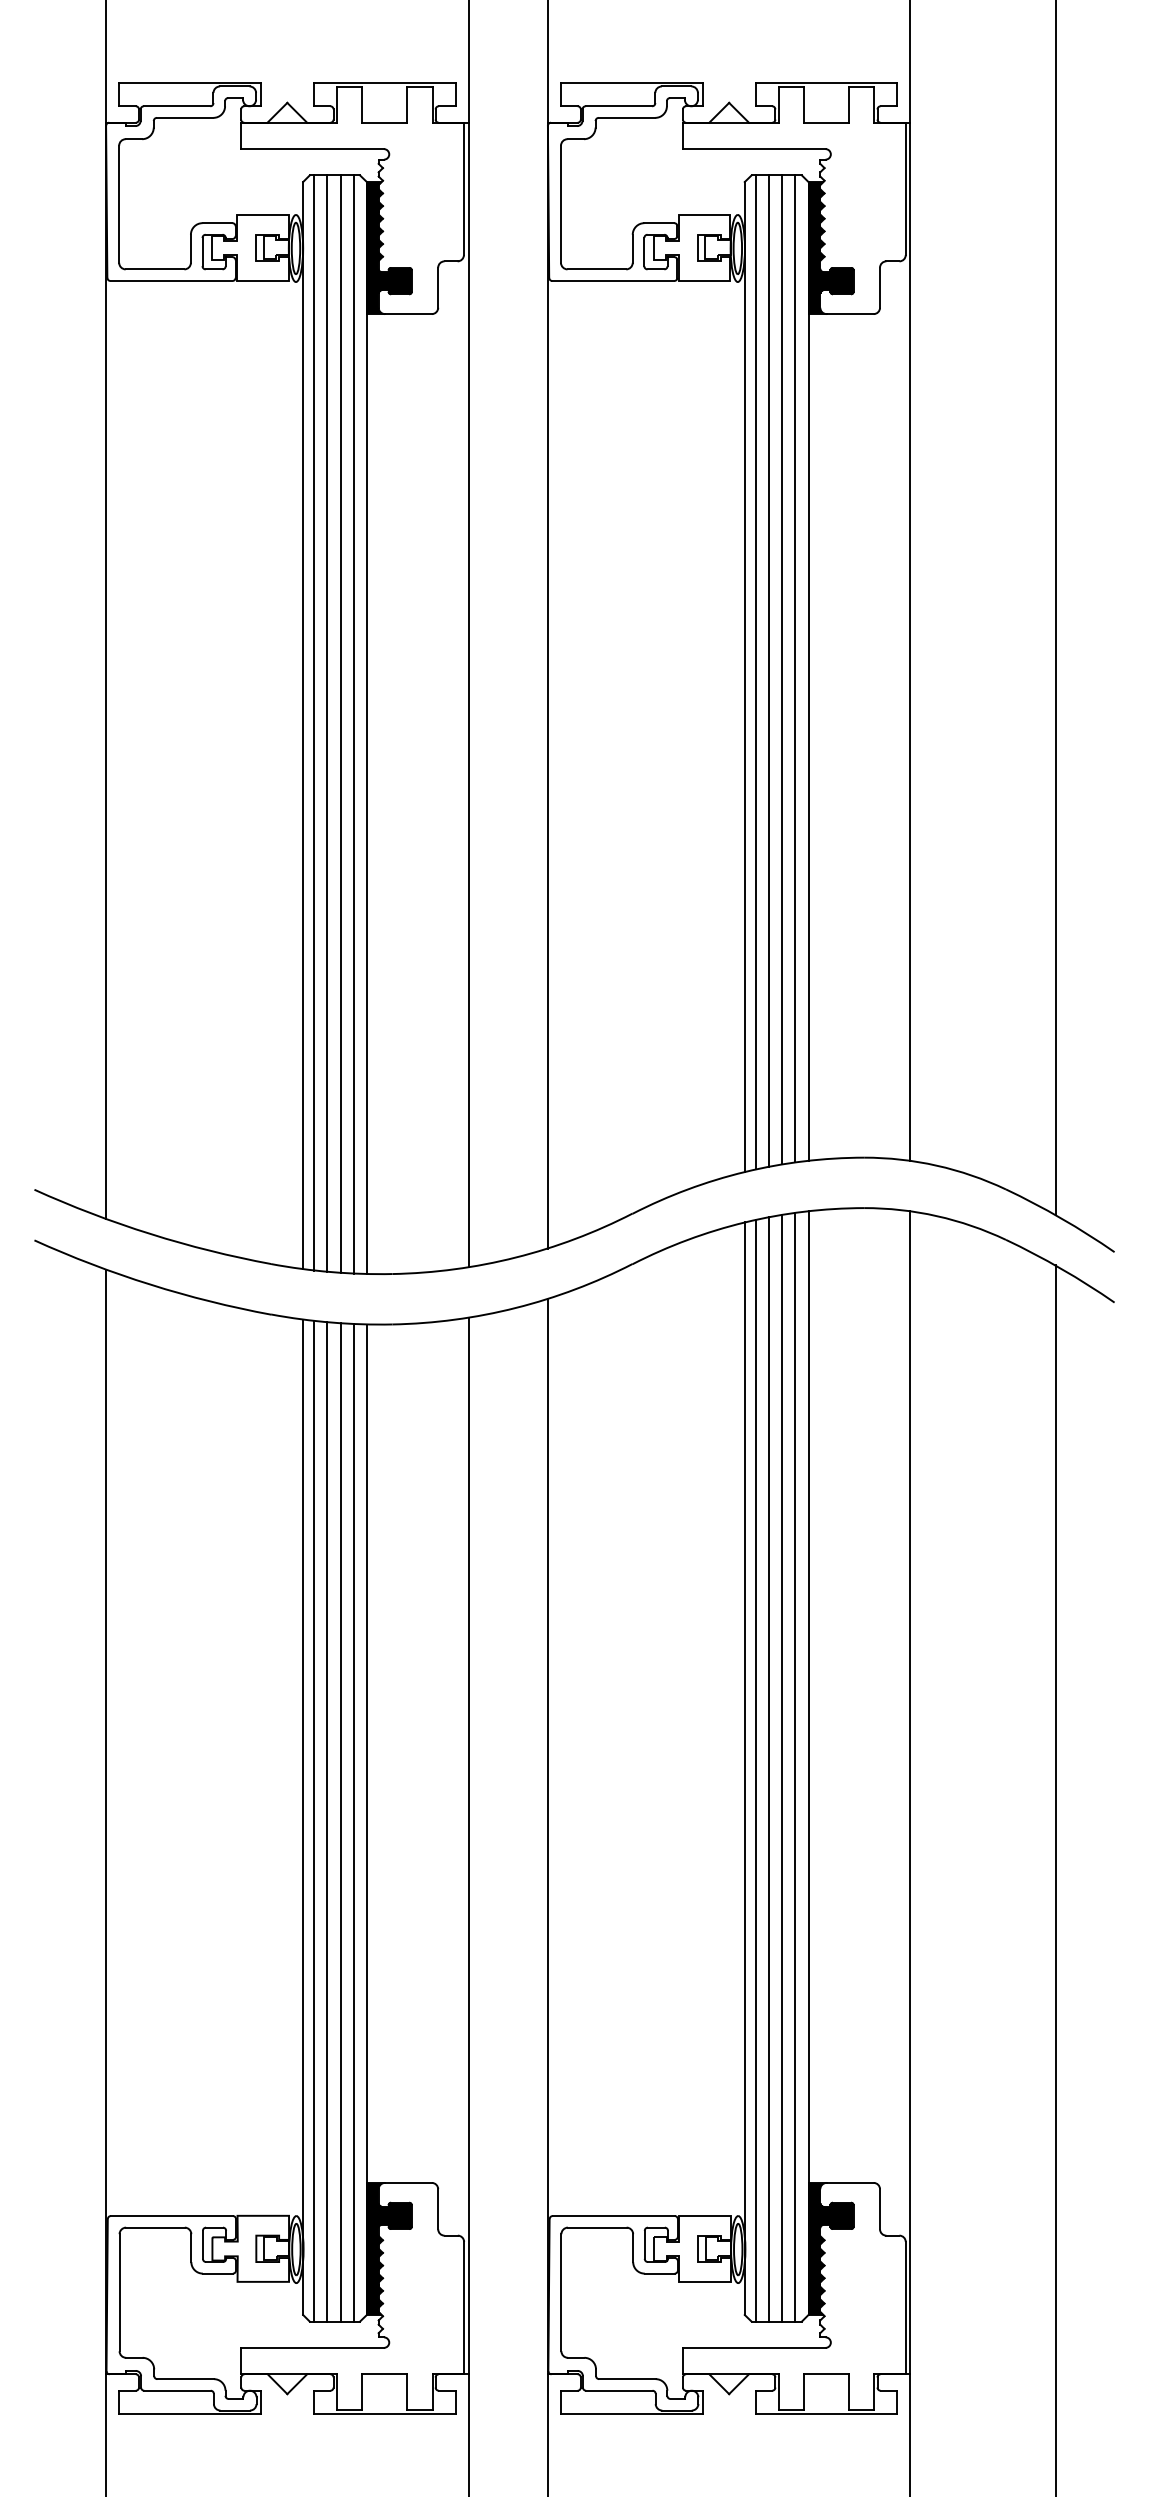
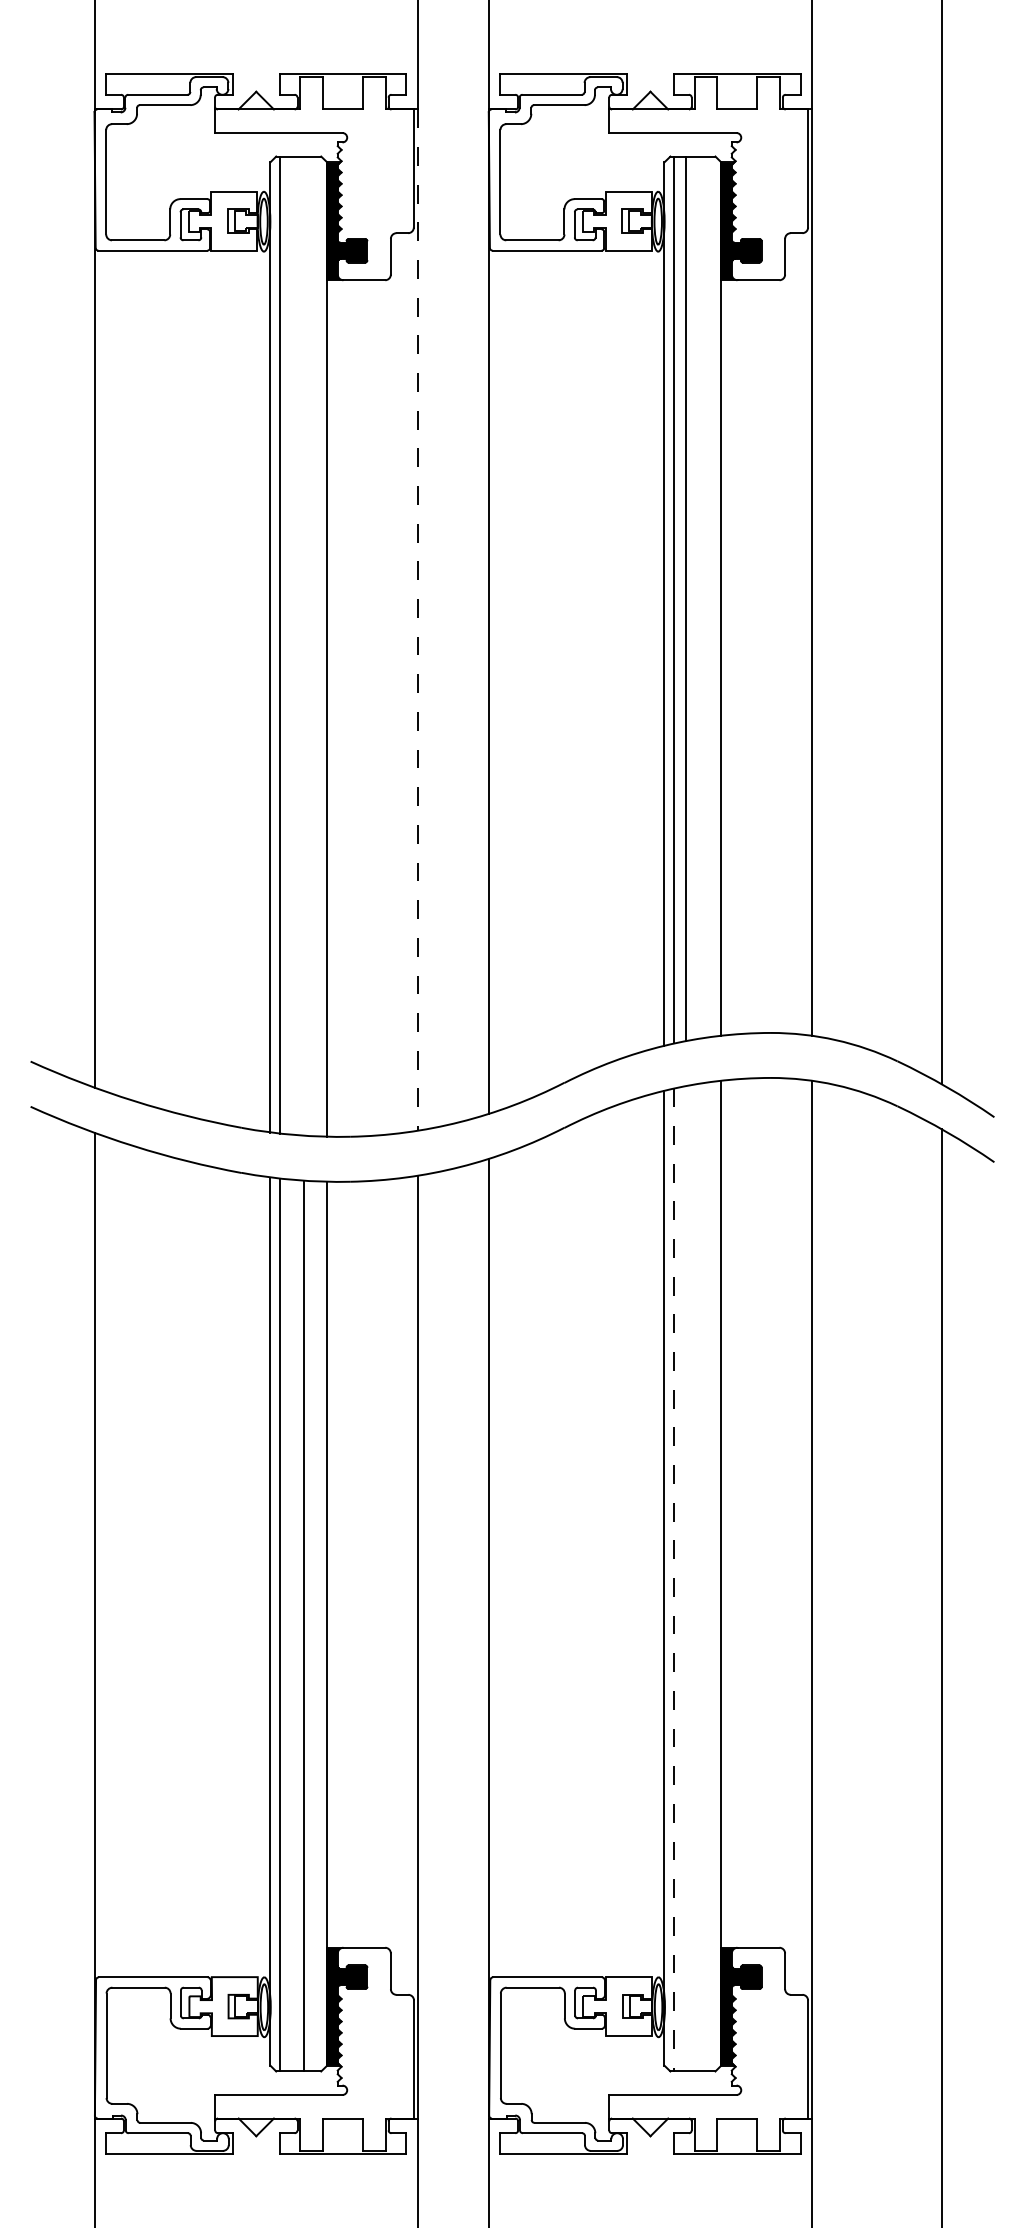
line: (795, 668) -> (709, 596), removed
line: (782, 669) -> (698, 597), removed
line: (468, 695) -> (417, 620), solid -> dashed
line: (327, 723) -> (292, 645), removed
line: (340, 723) -> (303, 645), removed
line: (353, 724) -> (315, 646), removed
line: (795, 1766) -> (709, 1576), removed
line: (782, 1767) -> (698, 1577), removed
line: (769, 1769) -> (686, 1578), removed
line: (755, 1770) -> (674, 1579), solid -> dashed
line: (327, 1821) -> (292, 1625), removed
line: (353, 1822) -> (315, 1626), removed

